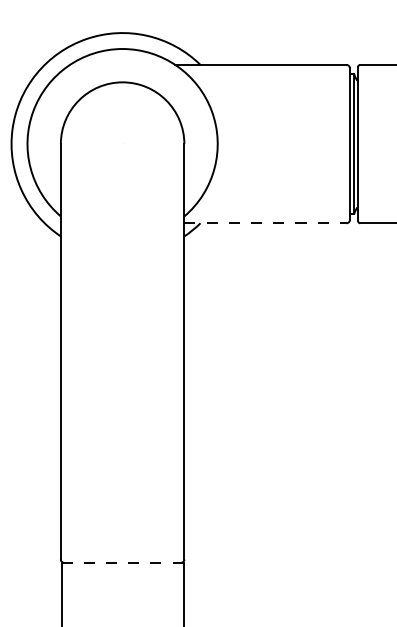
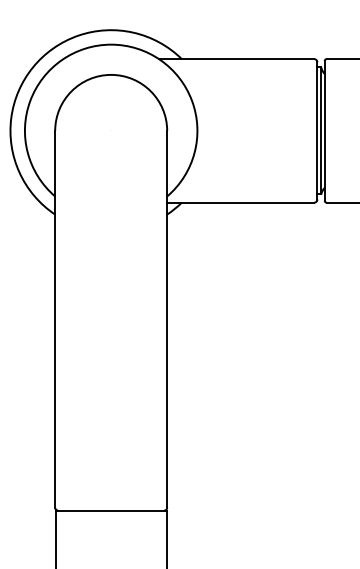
line: (265, 223) -> (240, 202), dashed -> solid
line: (122, 562) -> (111, 510), dashed -> solid

